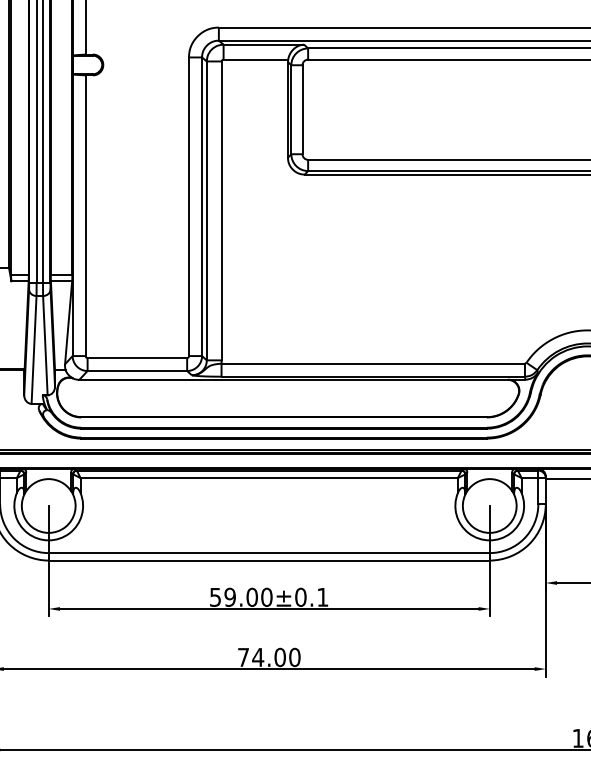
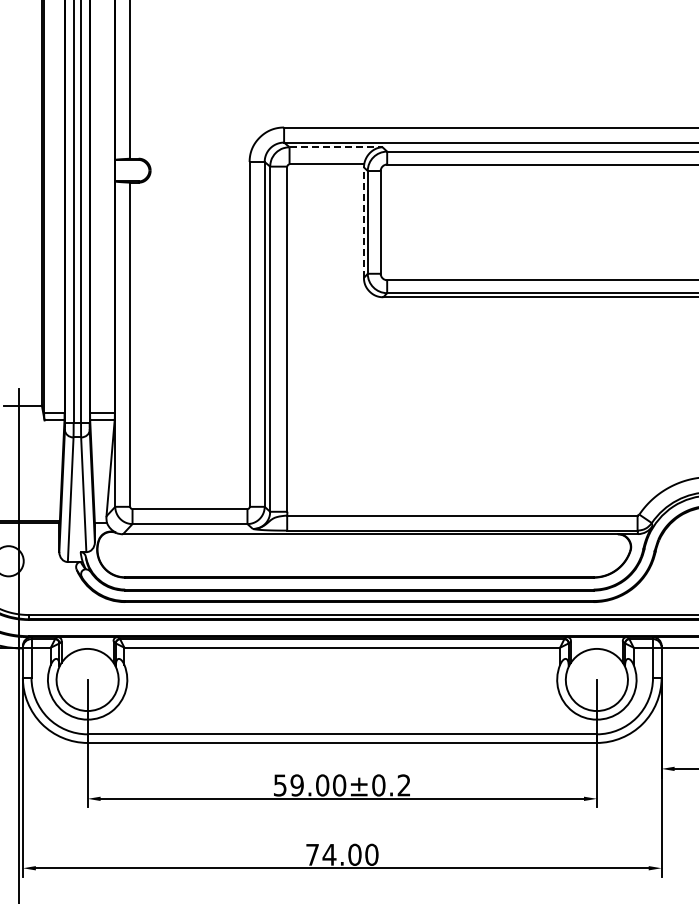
line: (264, 44) -> (336, 147), solid -> dashed
line: (287, 109) -> (363, 222), solid -> dashed
text: (322, 597) -> (403, 785), 59.00±0.1 -> 59.00±0.2

